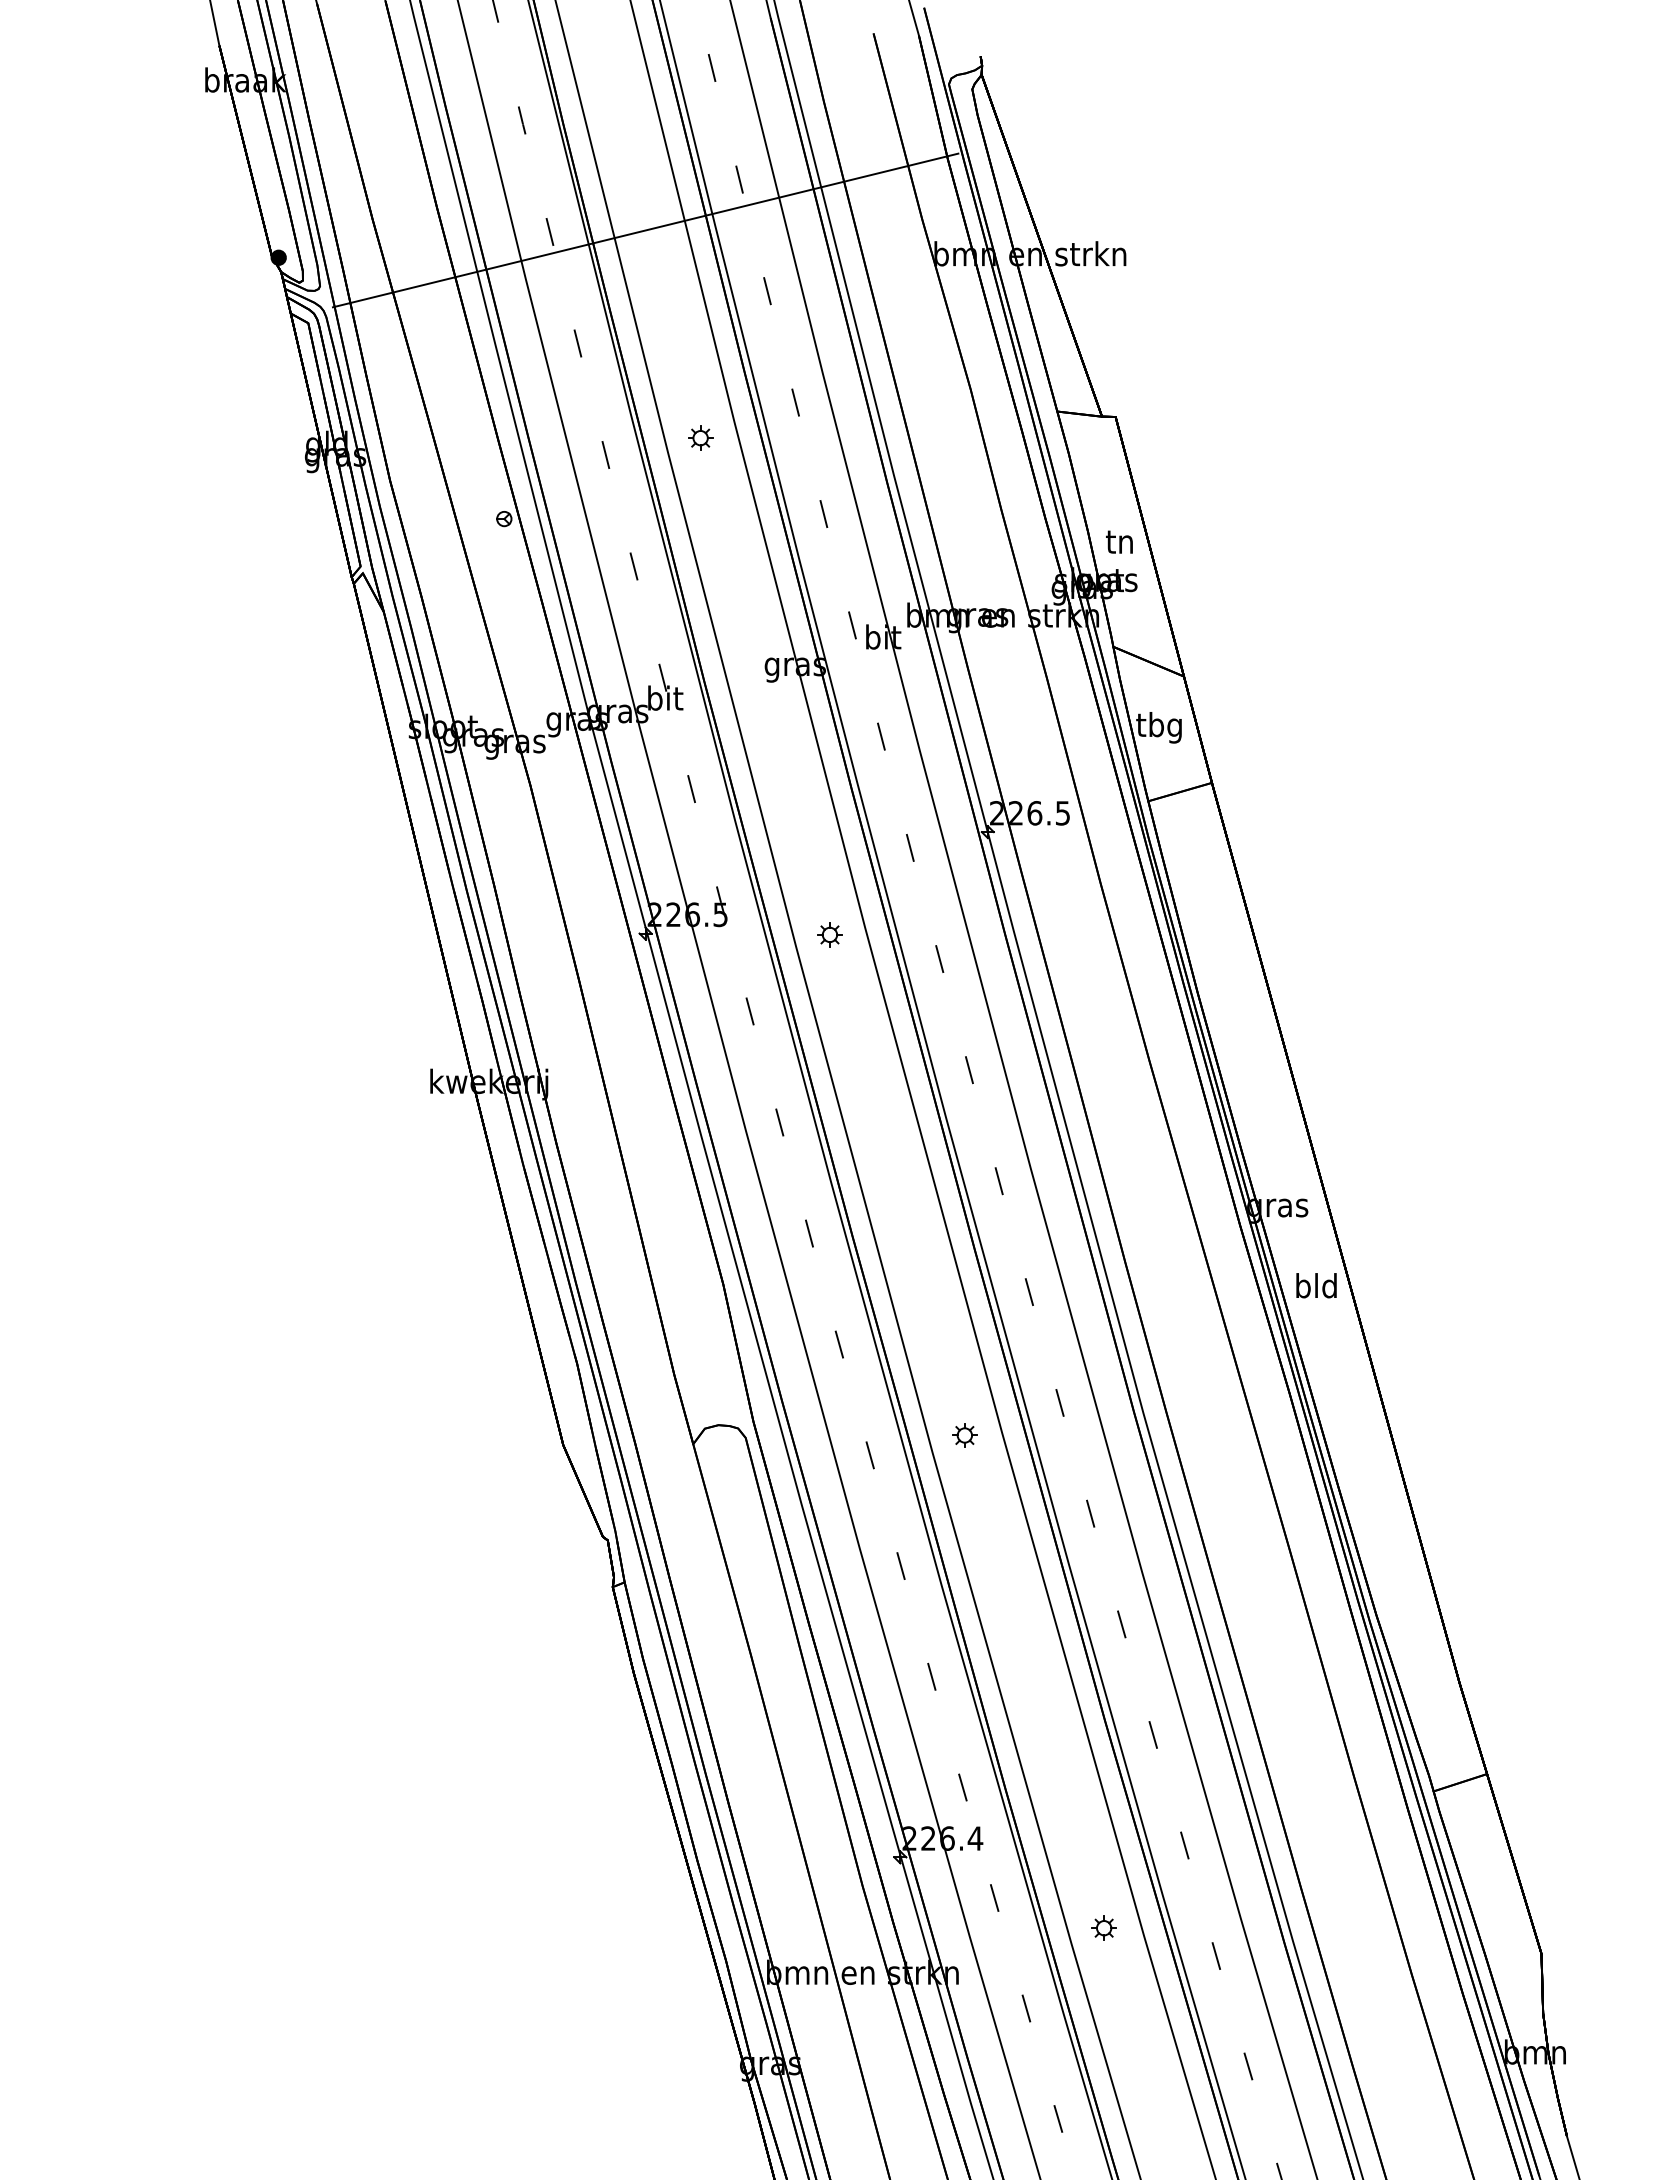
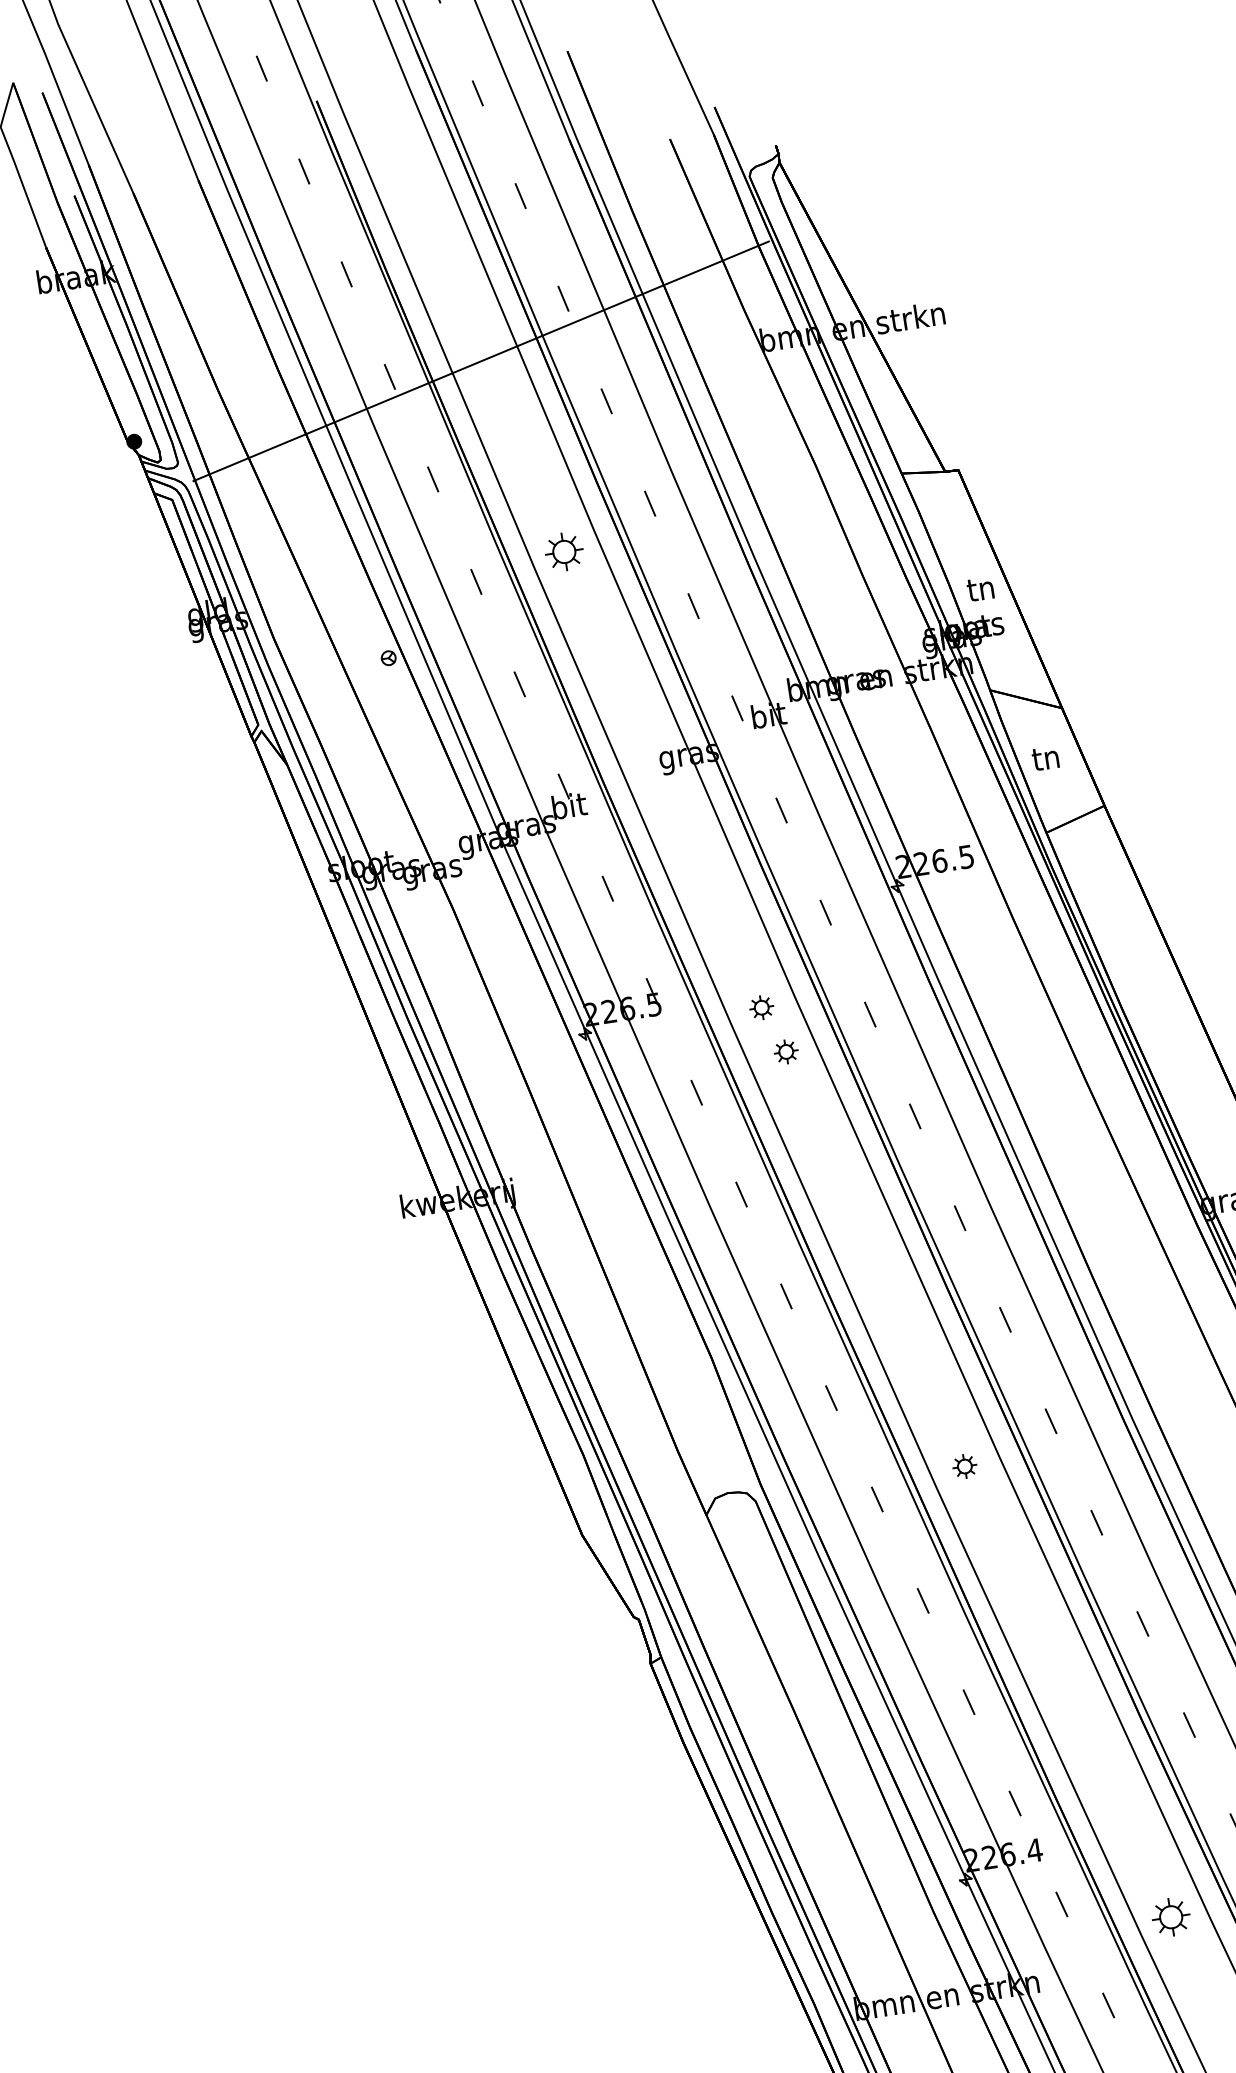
part: (700, 437) -> (564, 551), size x1.6
text: (1158, 727) -> (1045, 760), tbg -> tn
part: (847, 983) -> (785, 1051), added
part: (1103, 1927) -> (1170, 1916), size x1.6

